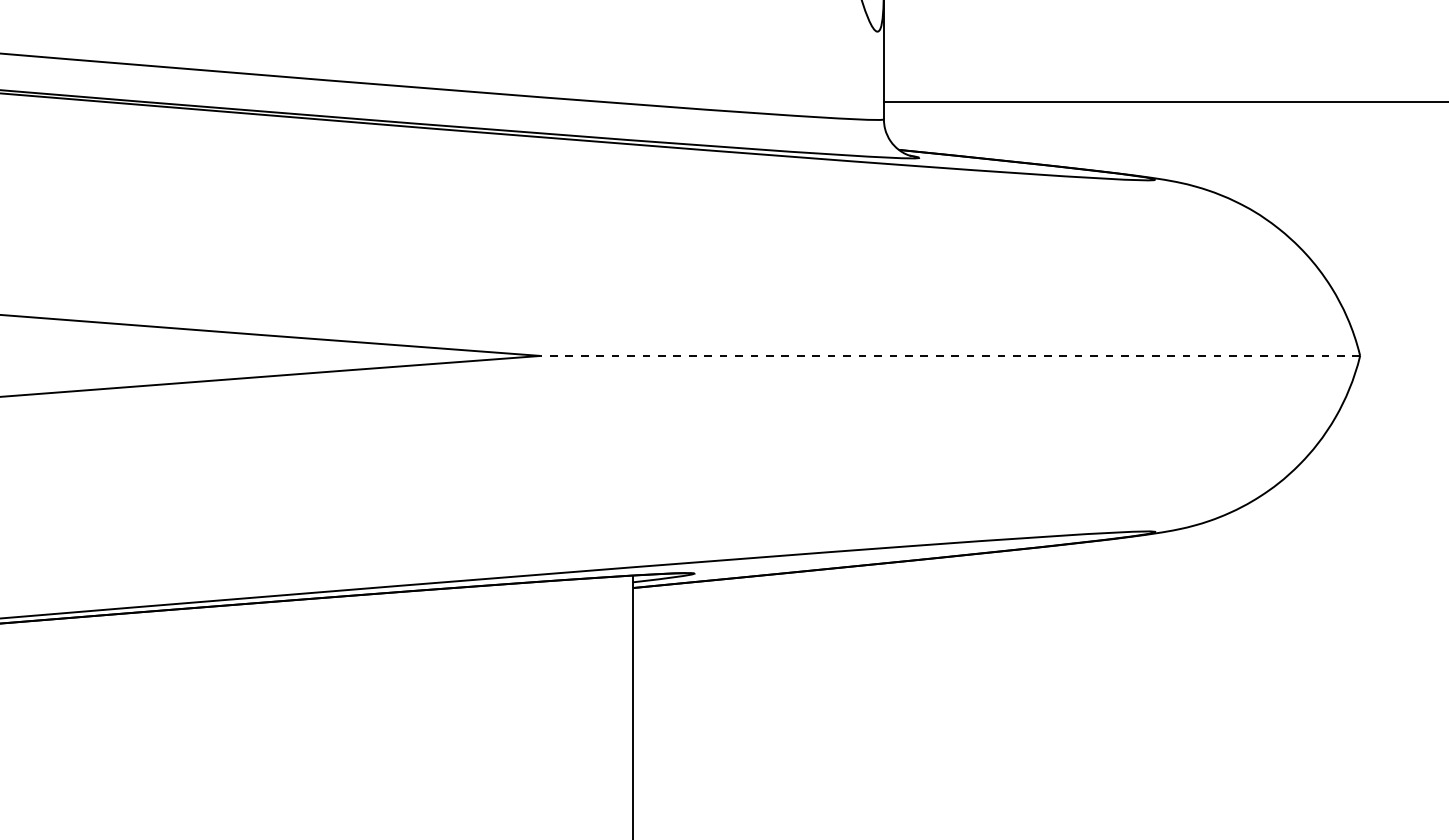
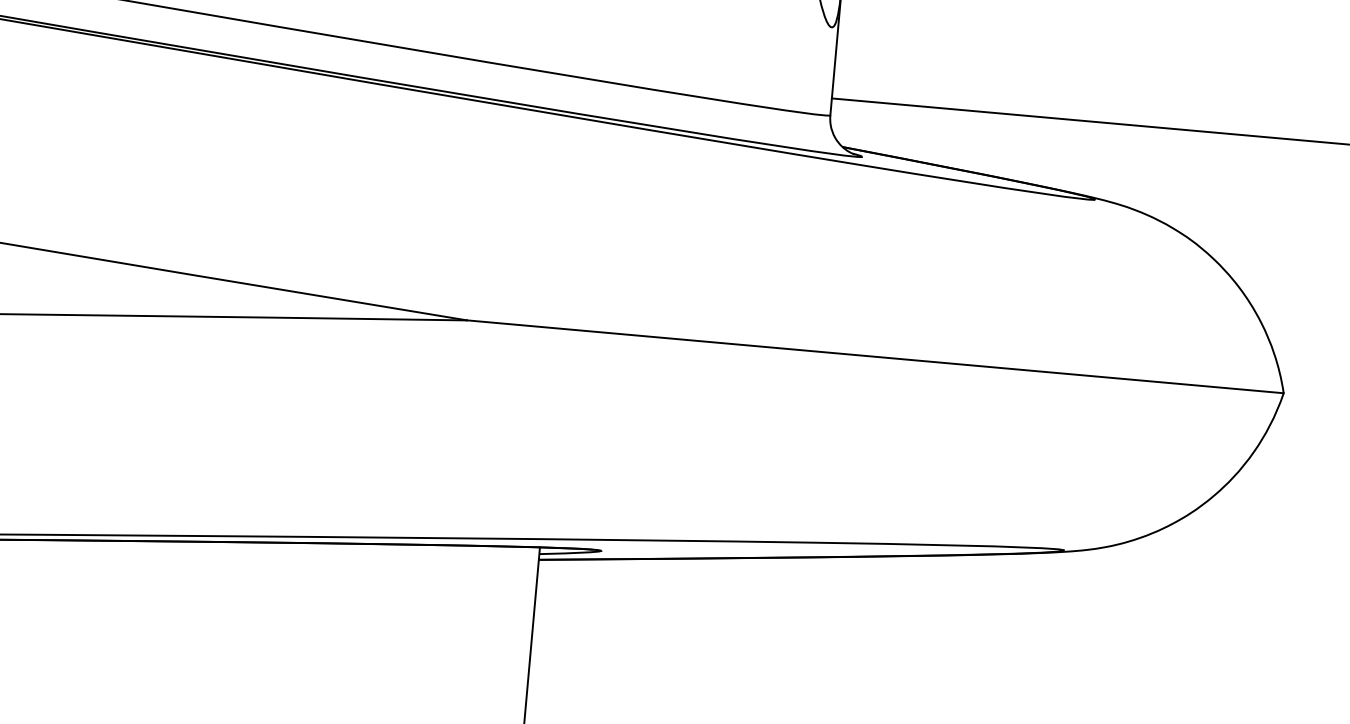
line: (950, 355) -> (875, 356), dashed -> solid

